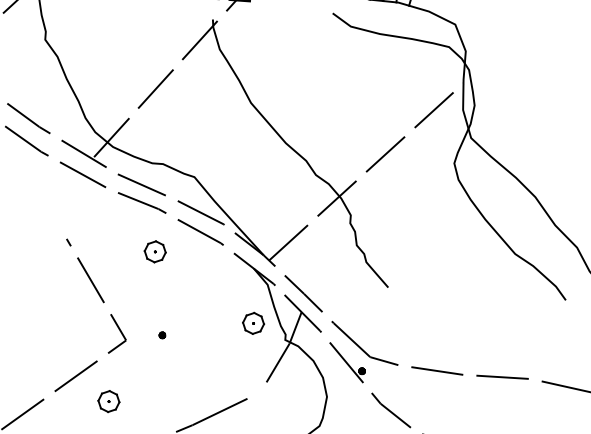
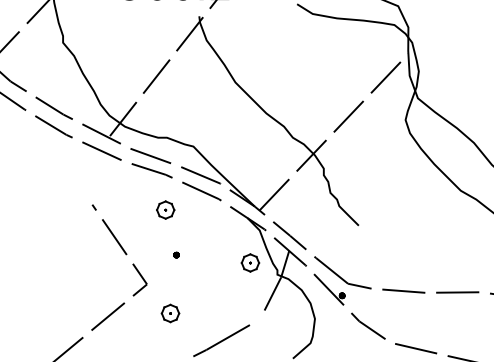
part: (162, 334) -> (176, 254), moved
part: (108, 401) -> (170, 313), moved

